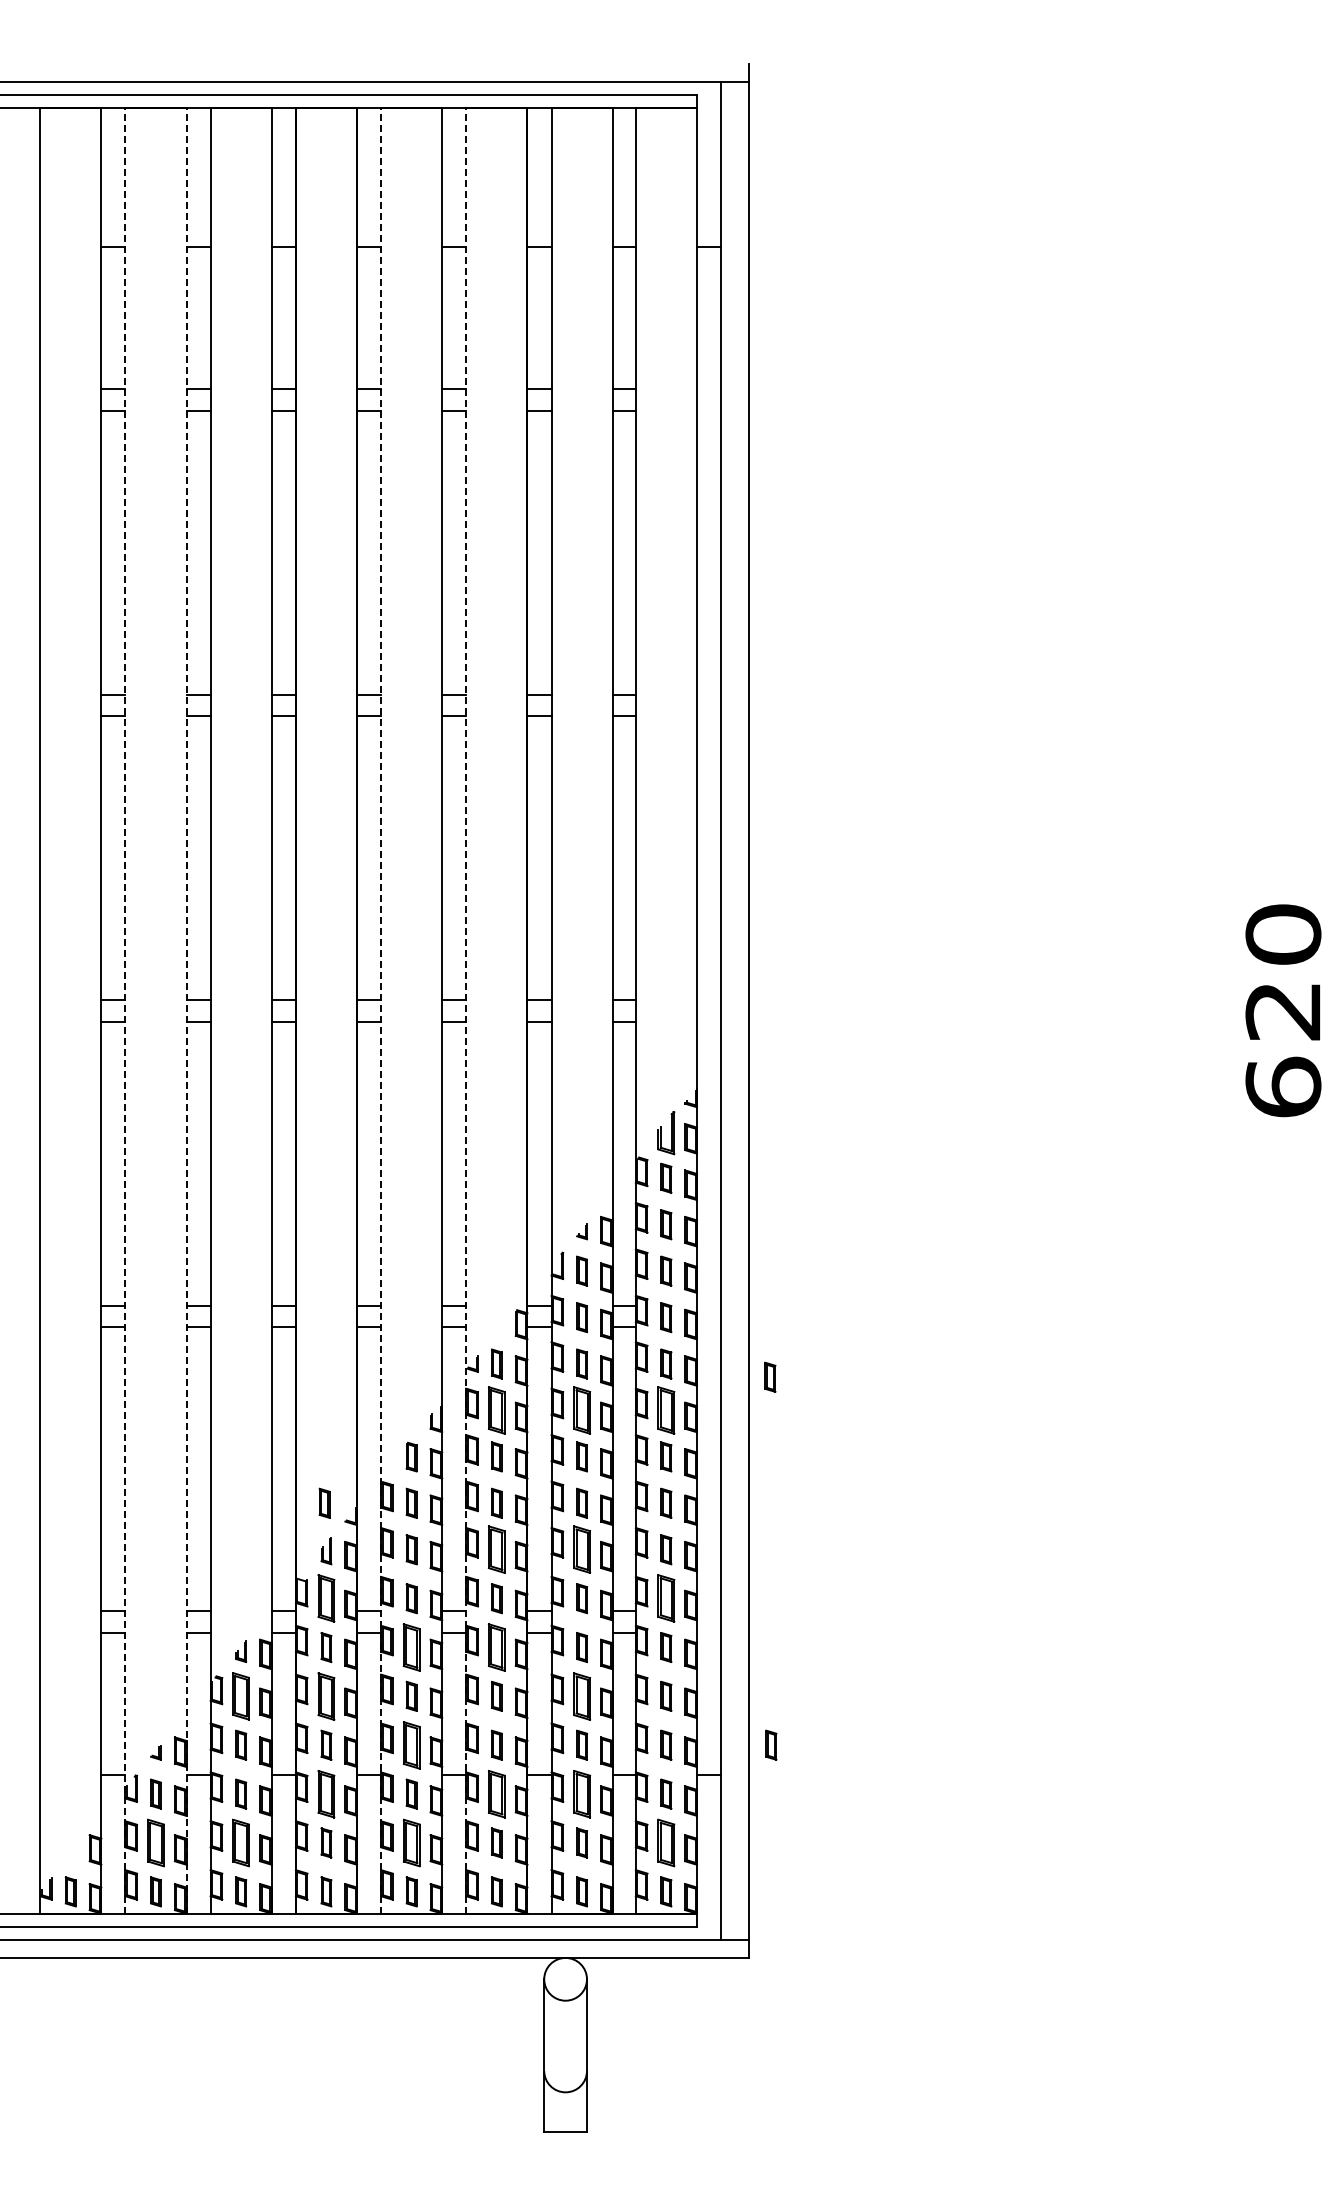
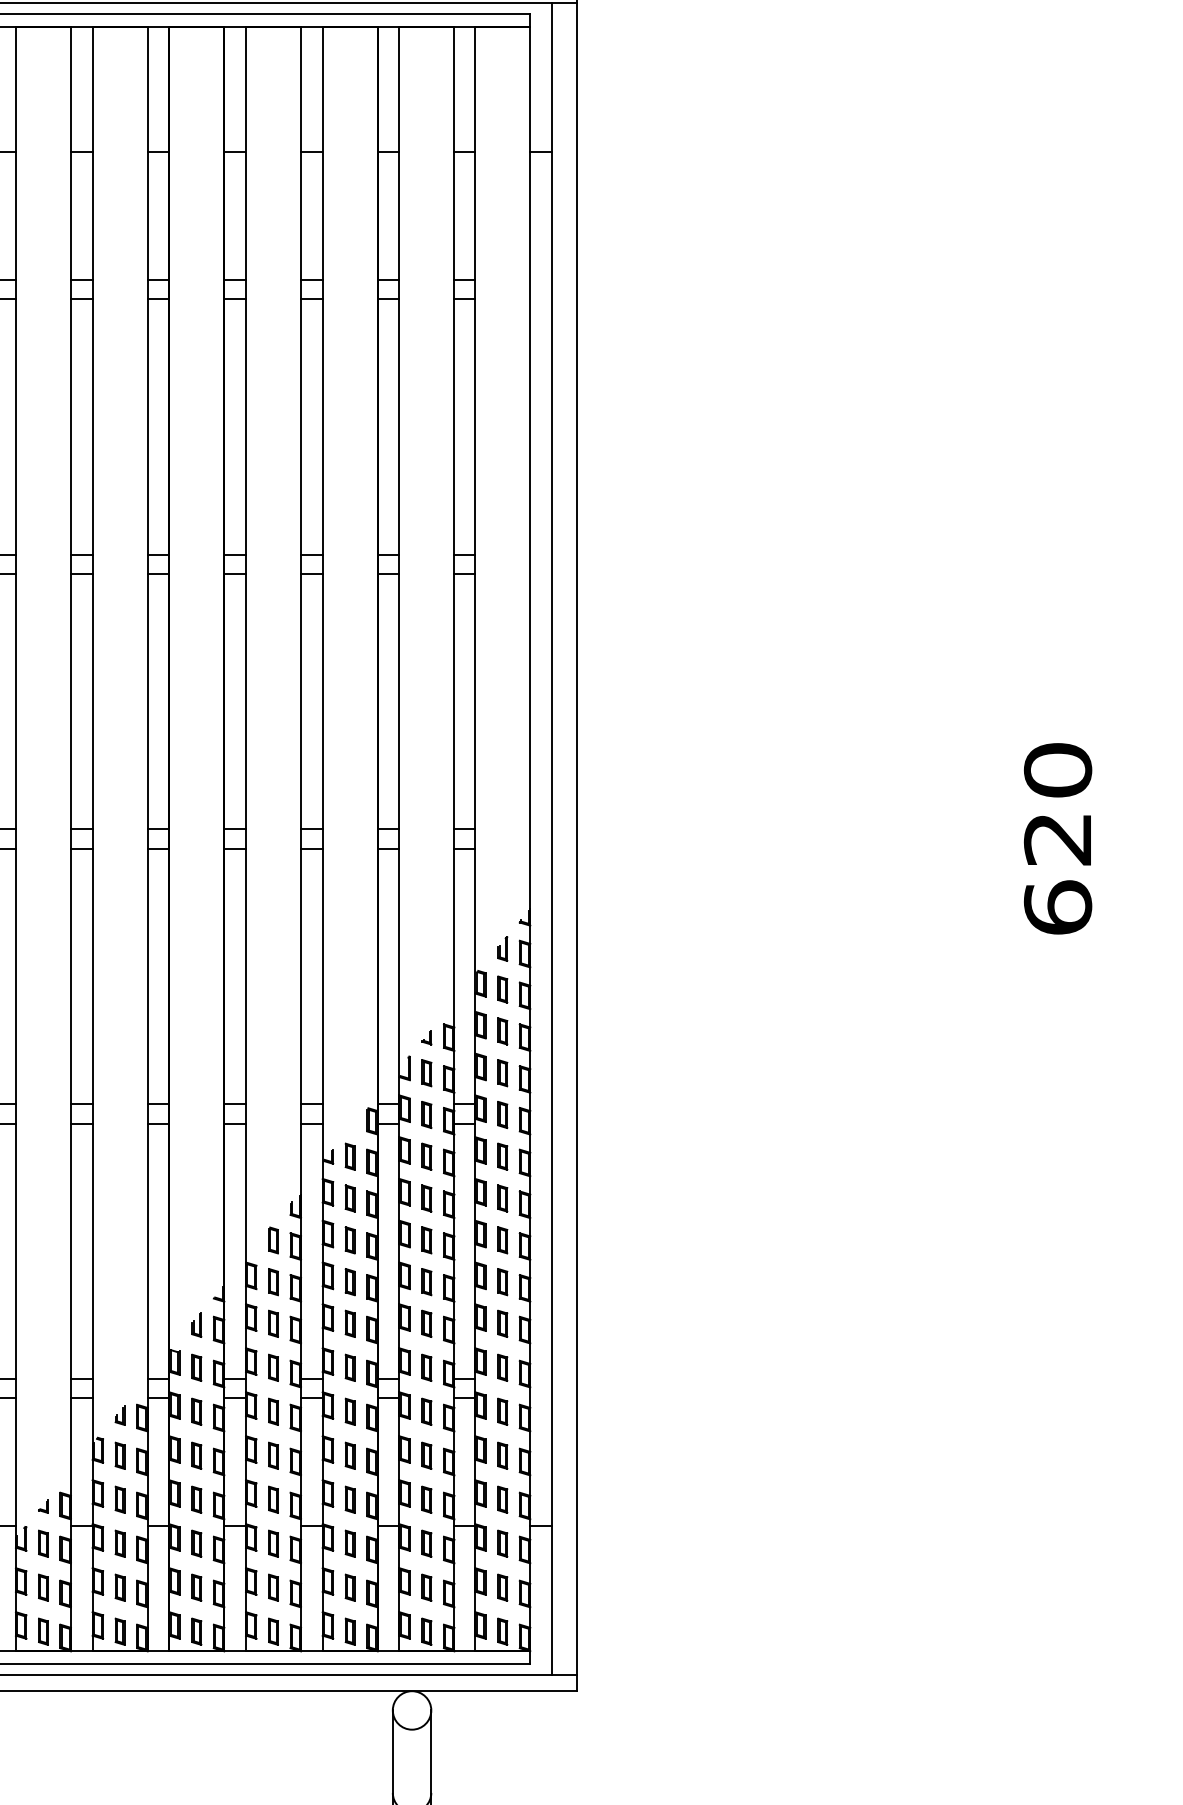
line: (125, 1011) -> (16, 839), dashed -> solid
line: (186, 1011) -> (70, 839), dashed -> solid
line: (381, 1011) -> (246, 839), dashed -> solid
line: (466, 1011) -> (322, 839), dashed -> solid
part: (666, 1133) -> (502, 949), size x0.62
part: (770, 1376) -> (596, 1167), removed
part: (496, 1410) -> (349, 1198), size x0.62
part: (581, 1410) -> (426, 1198), size x0.62
part: (666, 1410) -> (502, 1198), size x0.62
part: (324, 1502) -> (195, 1281), removed
part: (496, 1549) -> (349, 1323), size x0.62
part: (581, 1549) -> (426, 1323), size x0.62
part: (326, 1598) -> (196, 1367), size x0.62
part: (666, 1598) -> (502, 1367), size x0.62
part: (411, 1647) -> (273, 1411), size x0.62
part: (496, 1647) -> (349, 1411), size x0.62
part: (326, 1695) -> (196, 1455), size x0.62
part: (581, 1695) -> (426, 1455), size x0.62
part: (241, 1696) -> (120, 1455), size x0.62
part: (411, 1744) -> (273, 1499), size x0.62
part: (771, 1744) -> (597, 1499), removed
part: (326, 1793) -> (196, 1543), size x0.62
part: (496, 1793) -> (349, 1543), size x0.62
part: (581, 1793) -> (426, 1543), size x0.62
part: (155, 1842) -> (43, 1587), size x0.62
part: (241, 1842) -> (120, 1587), size x0.62
part: (411, 1842) -> (273, 1587), size x0.62
part: (666, 1842) -> (502, 1587), size x0.62

